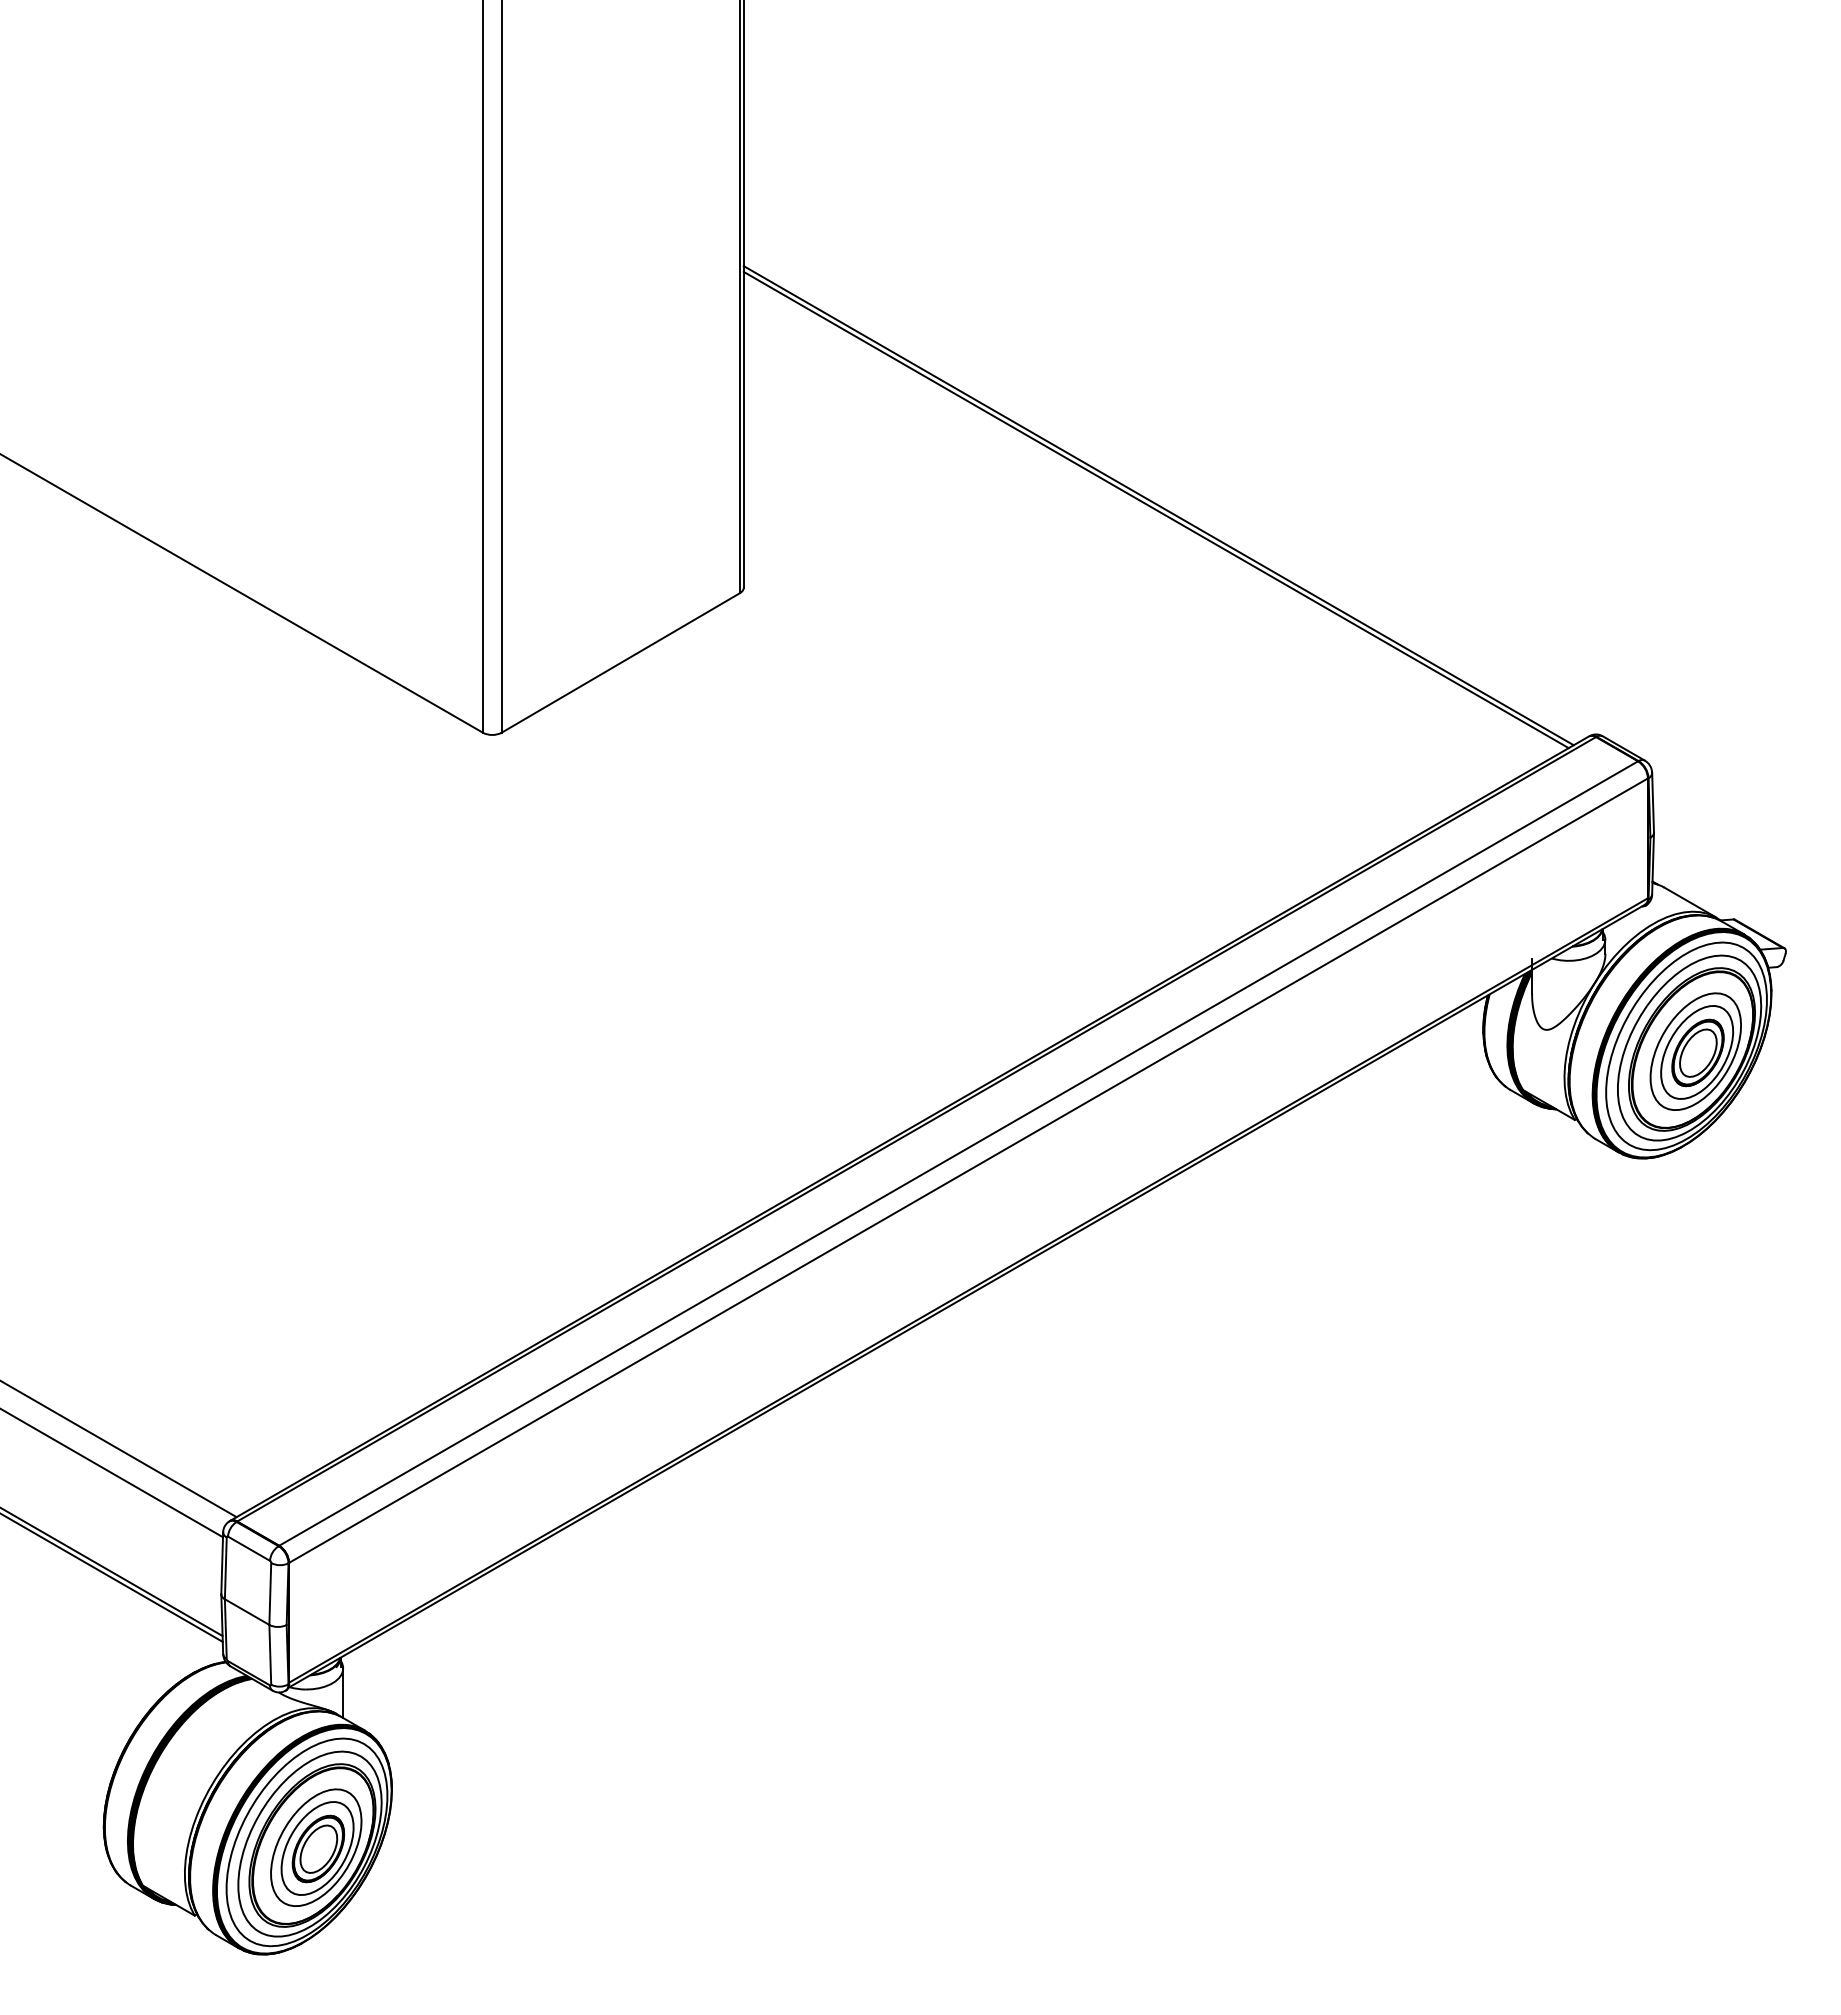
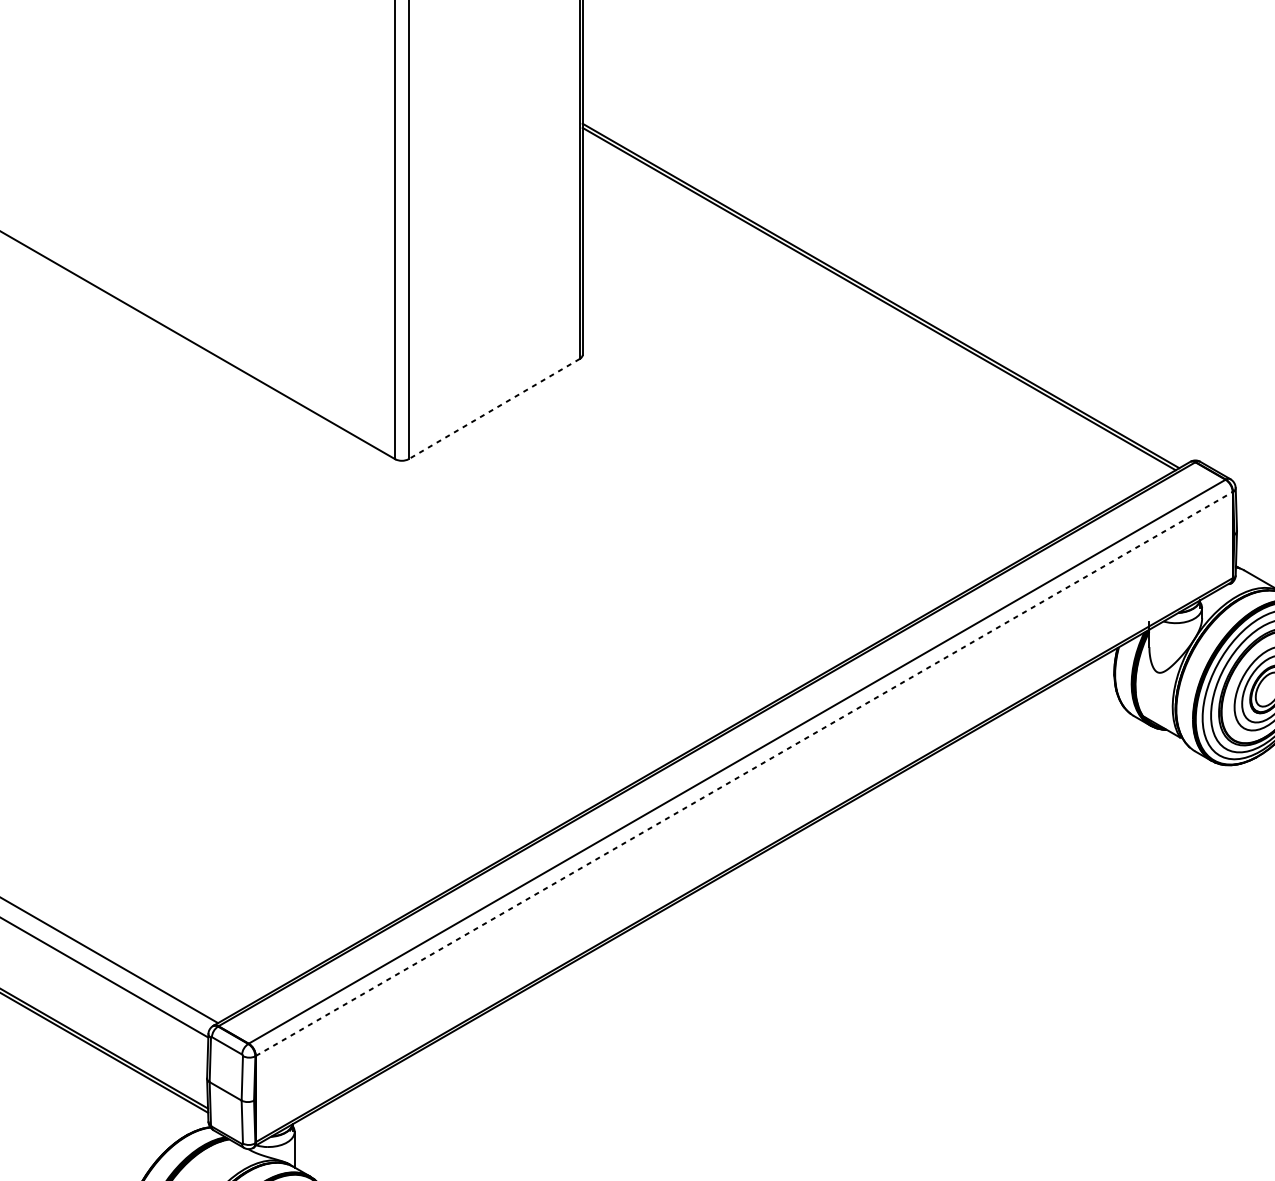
line: (620, 662) -> (494, 408), solid -> dashed
line: (968, 1170) -> (744, 773), solid -> dashed

